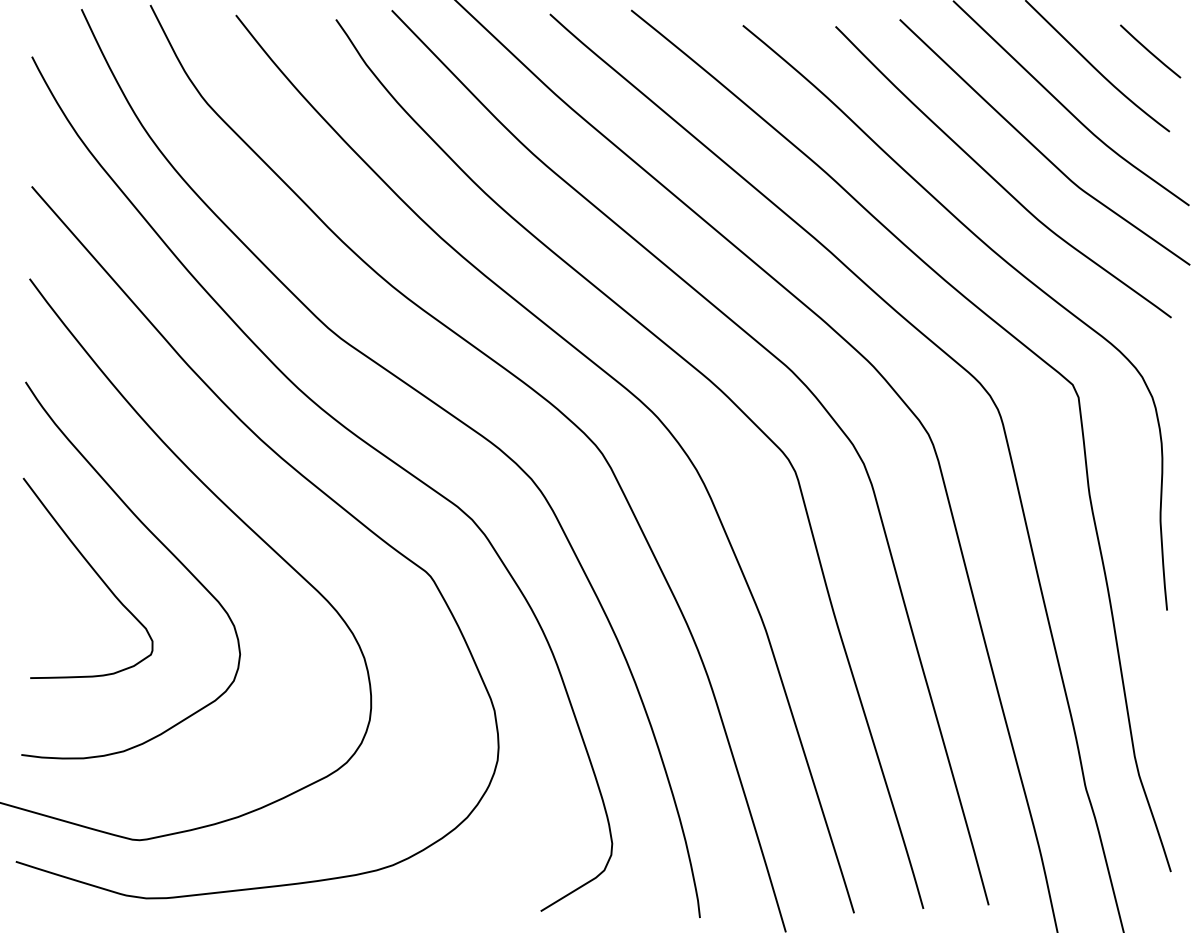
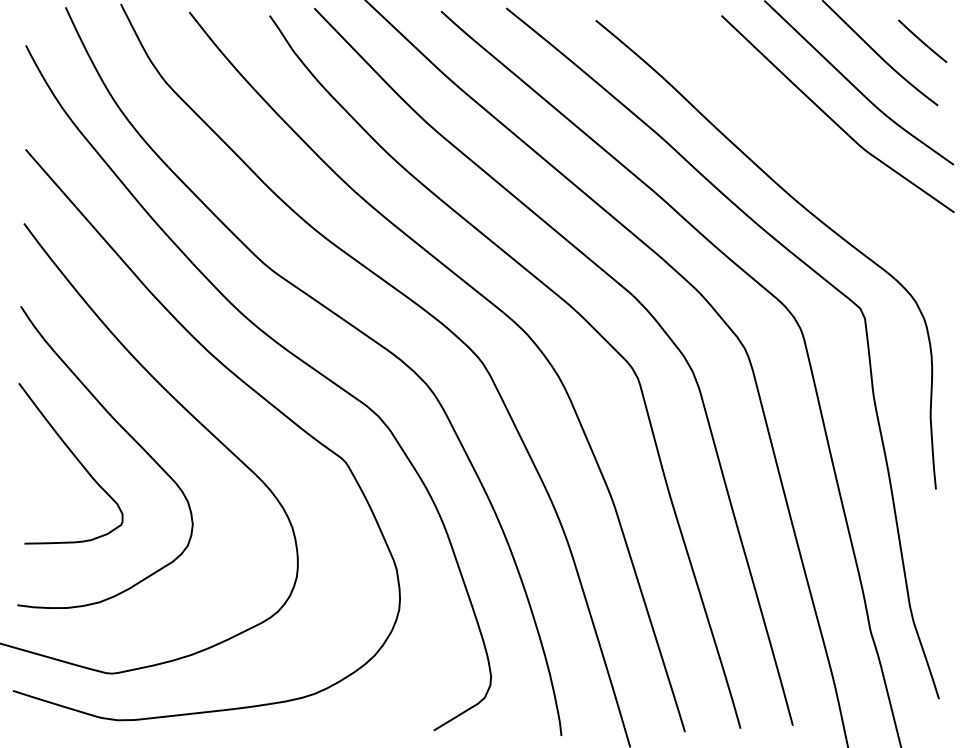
curve: (995, 179) -> (798, 143), removed

